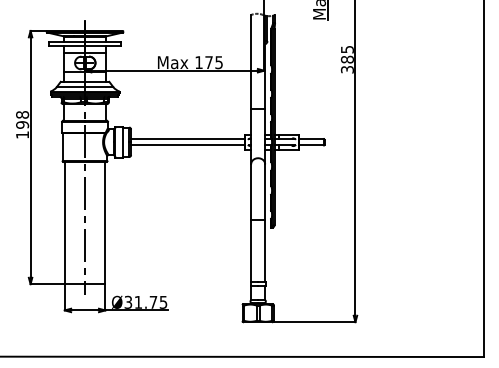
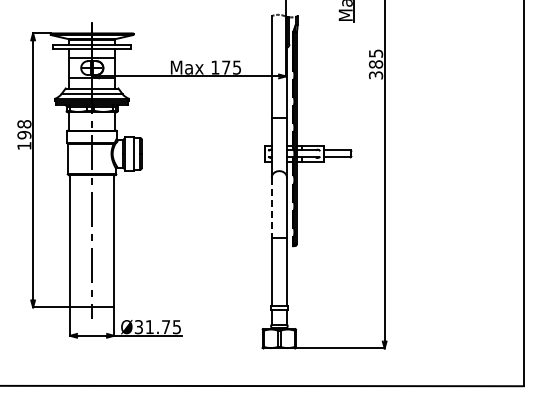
line: (187, 139) -> (202, 150), removed
line: (187, 145) -> (202, 157), removed
line: (250, 191) -> (271, 207), solid -> dashed

